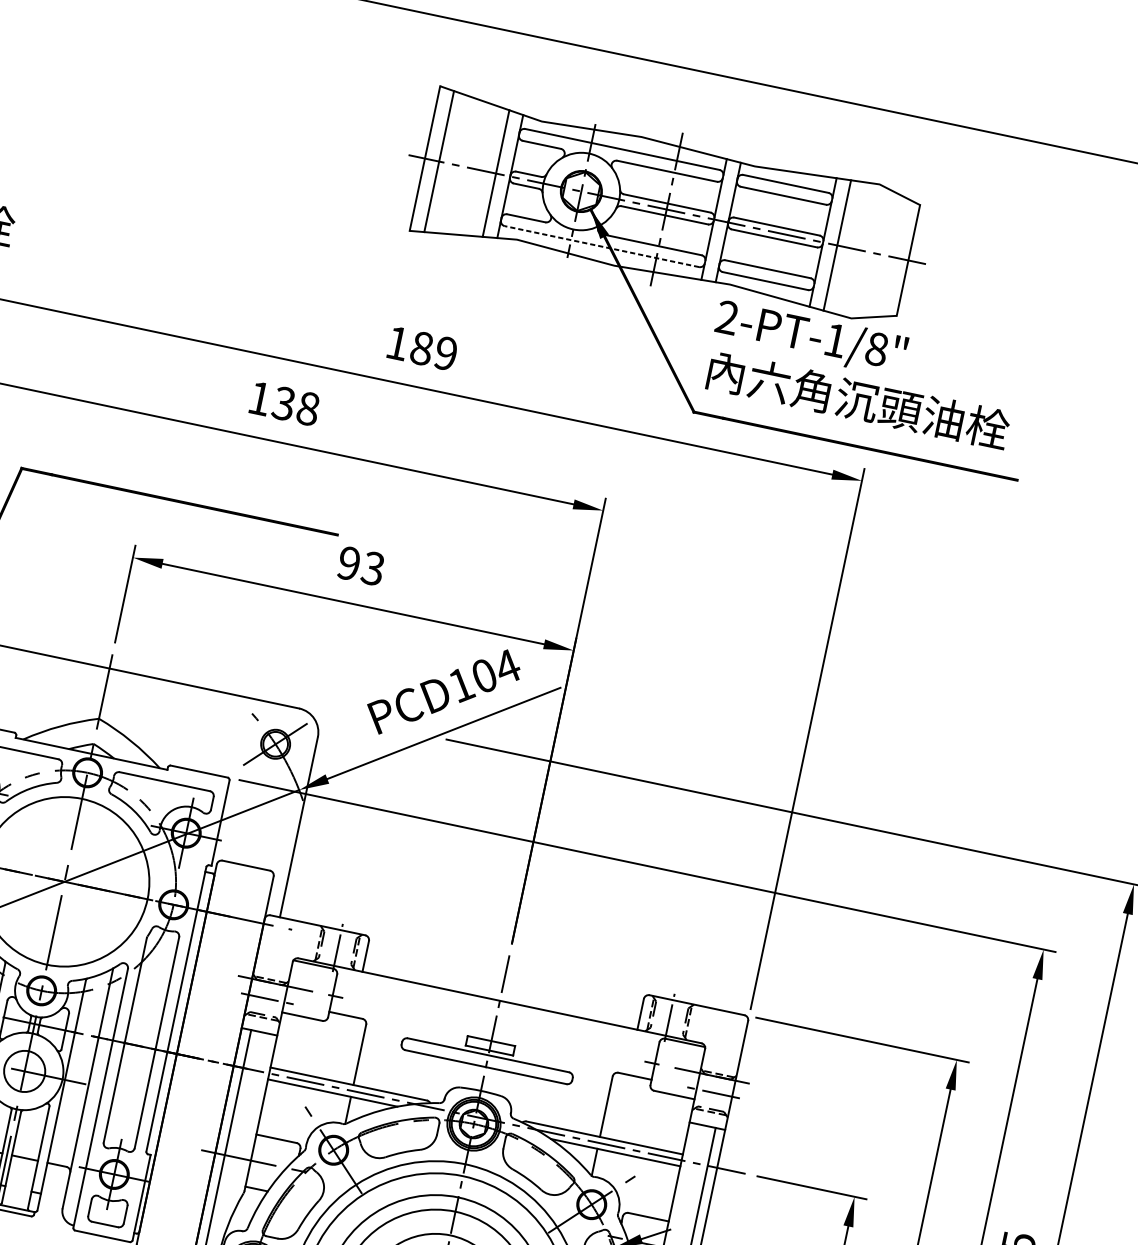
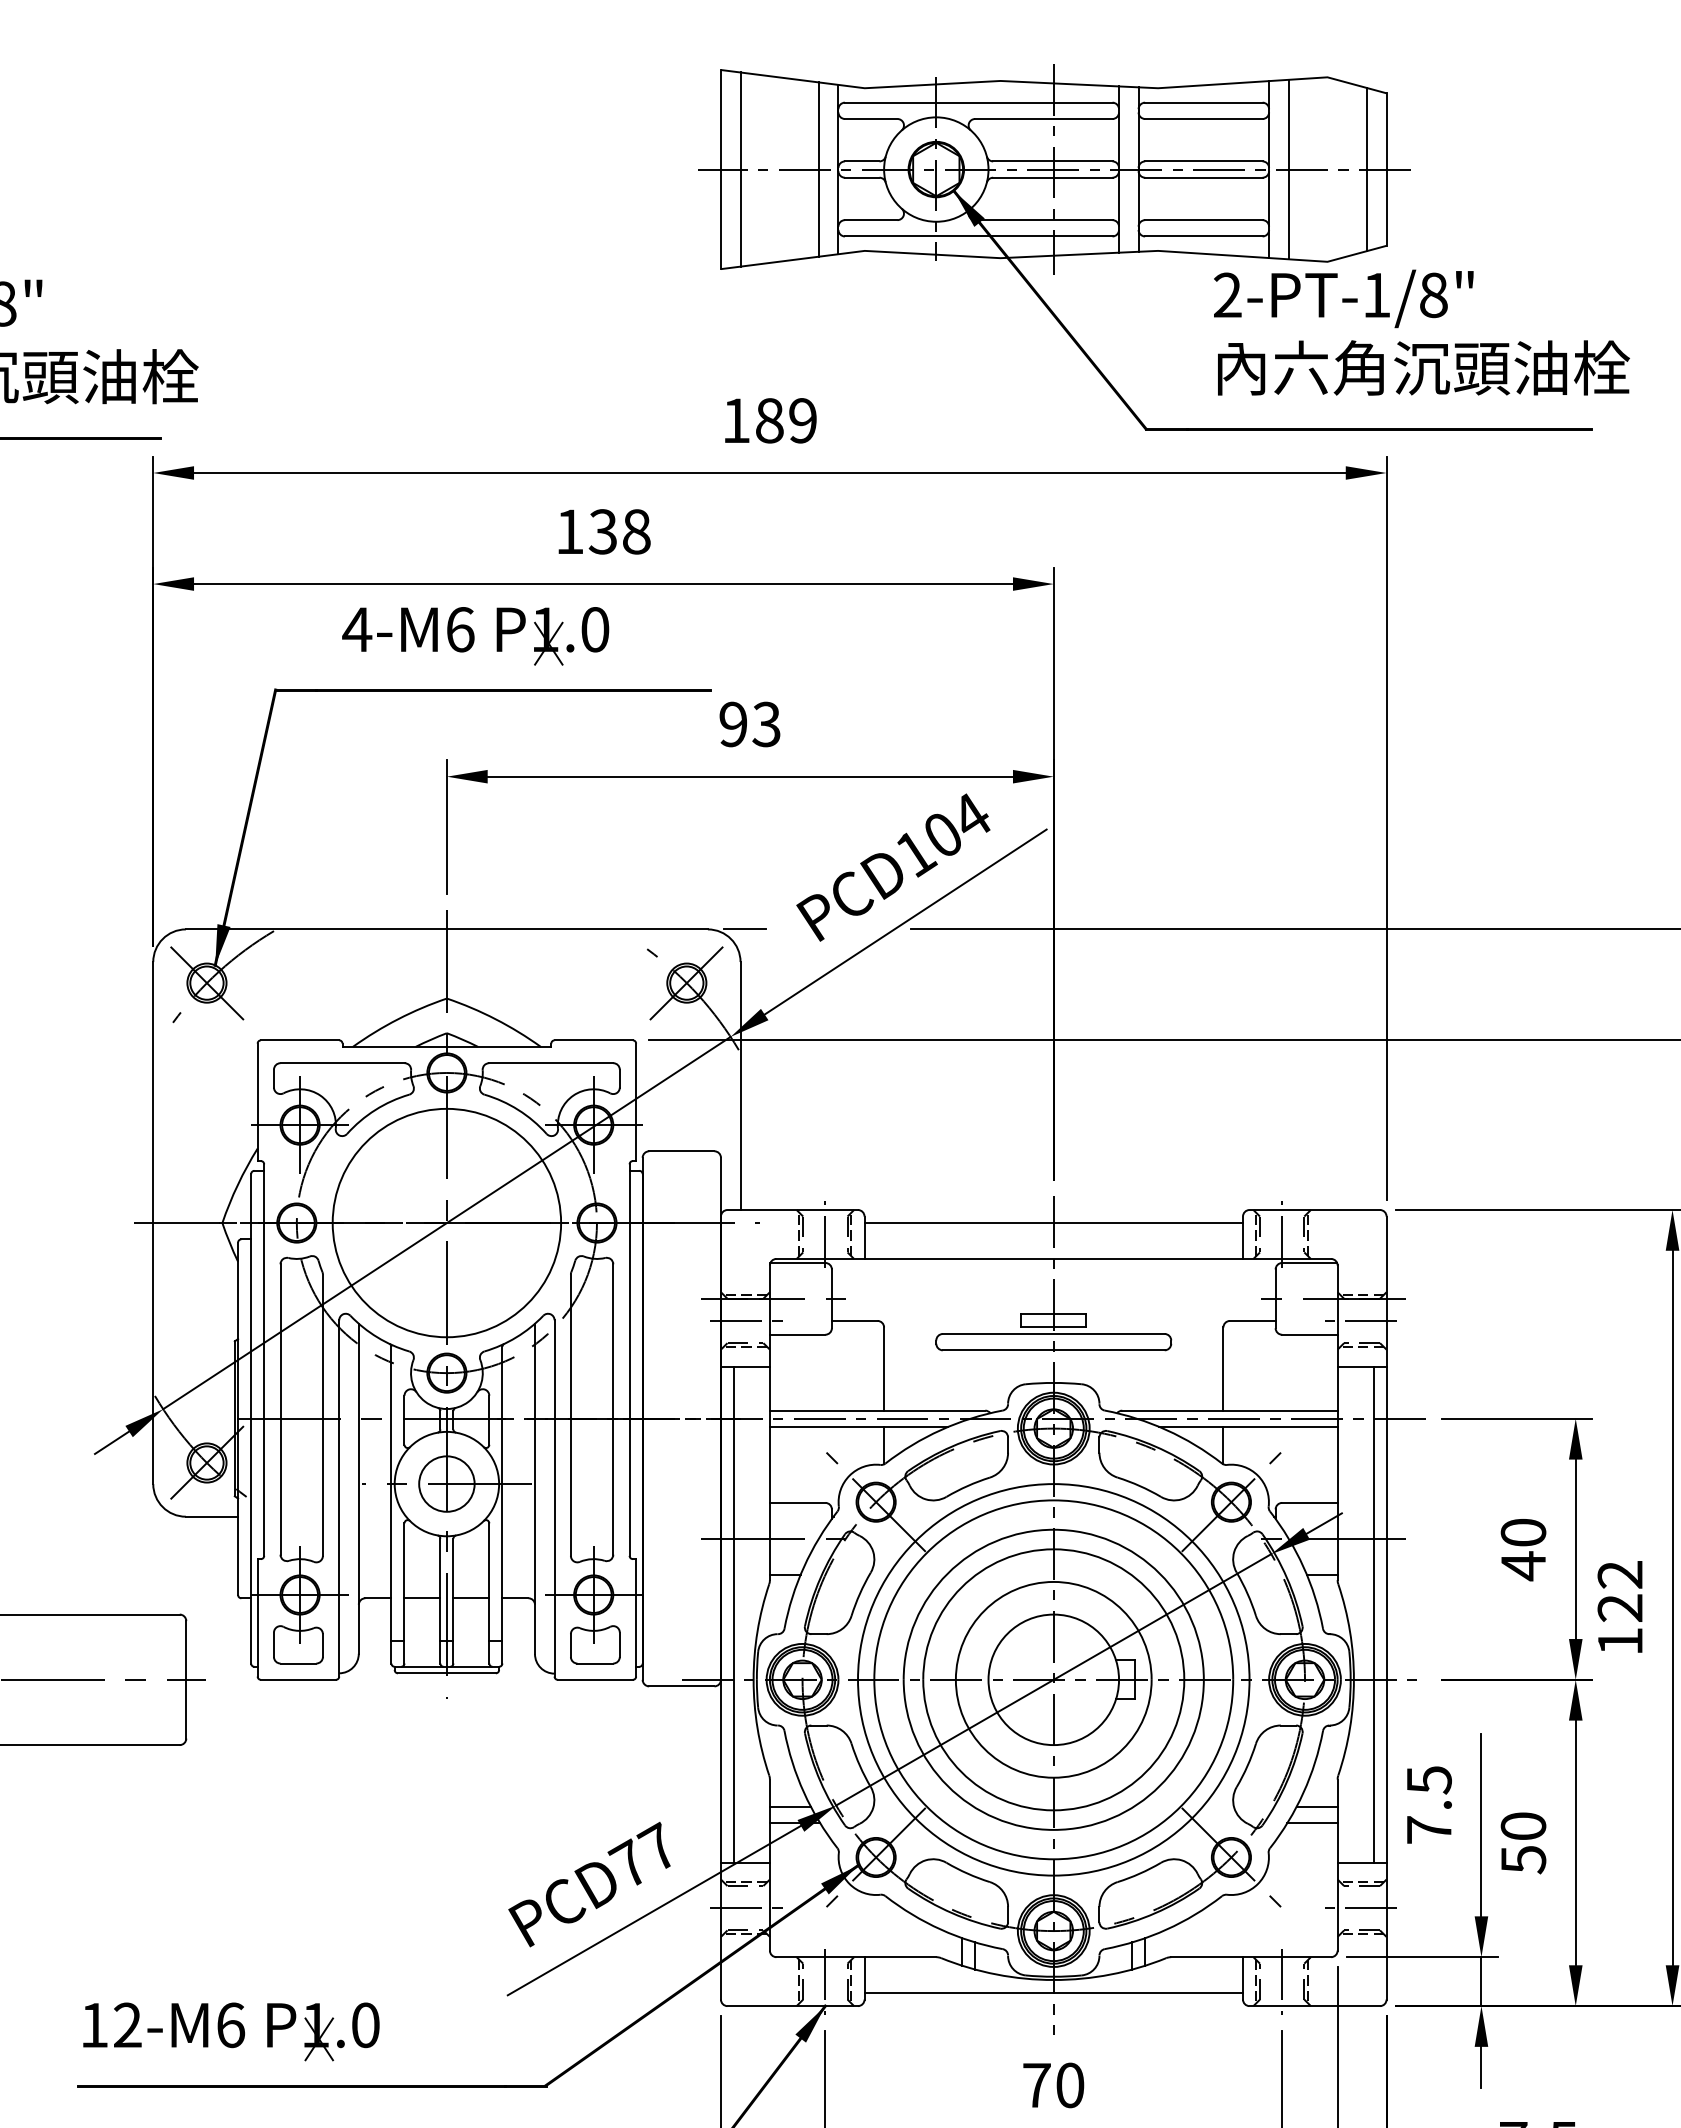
line: (601, 246) -> (978, 236), dashed -> solid
line: (893, 257) -> (1366, 169), added
text: (862, 374) -> (1421, 332), moved
part: (175, 460) -> (475, 636), added
line: (325, 714) -> (744, 929), added
line: (505, 975) -> (1053, 1223), added

